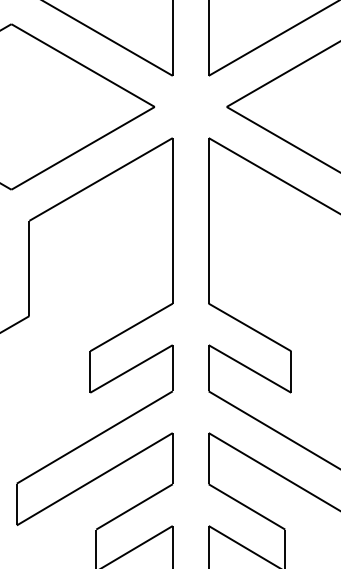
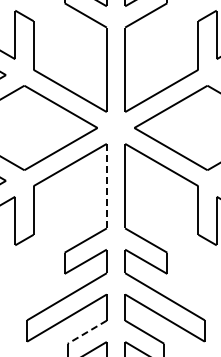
line: (172, 221) -> (106, 186), solid -> dashed
line: (134, 507) -> (87, 332), solid -> dashed

